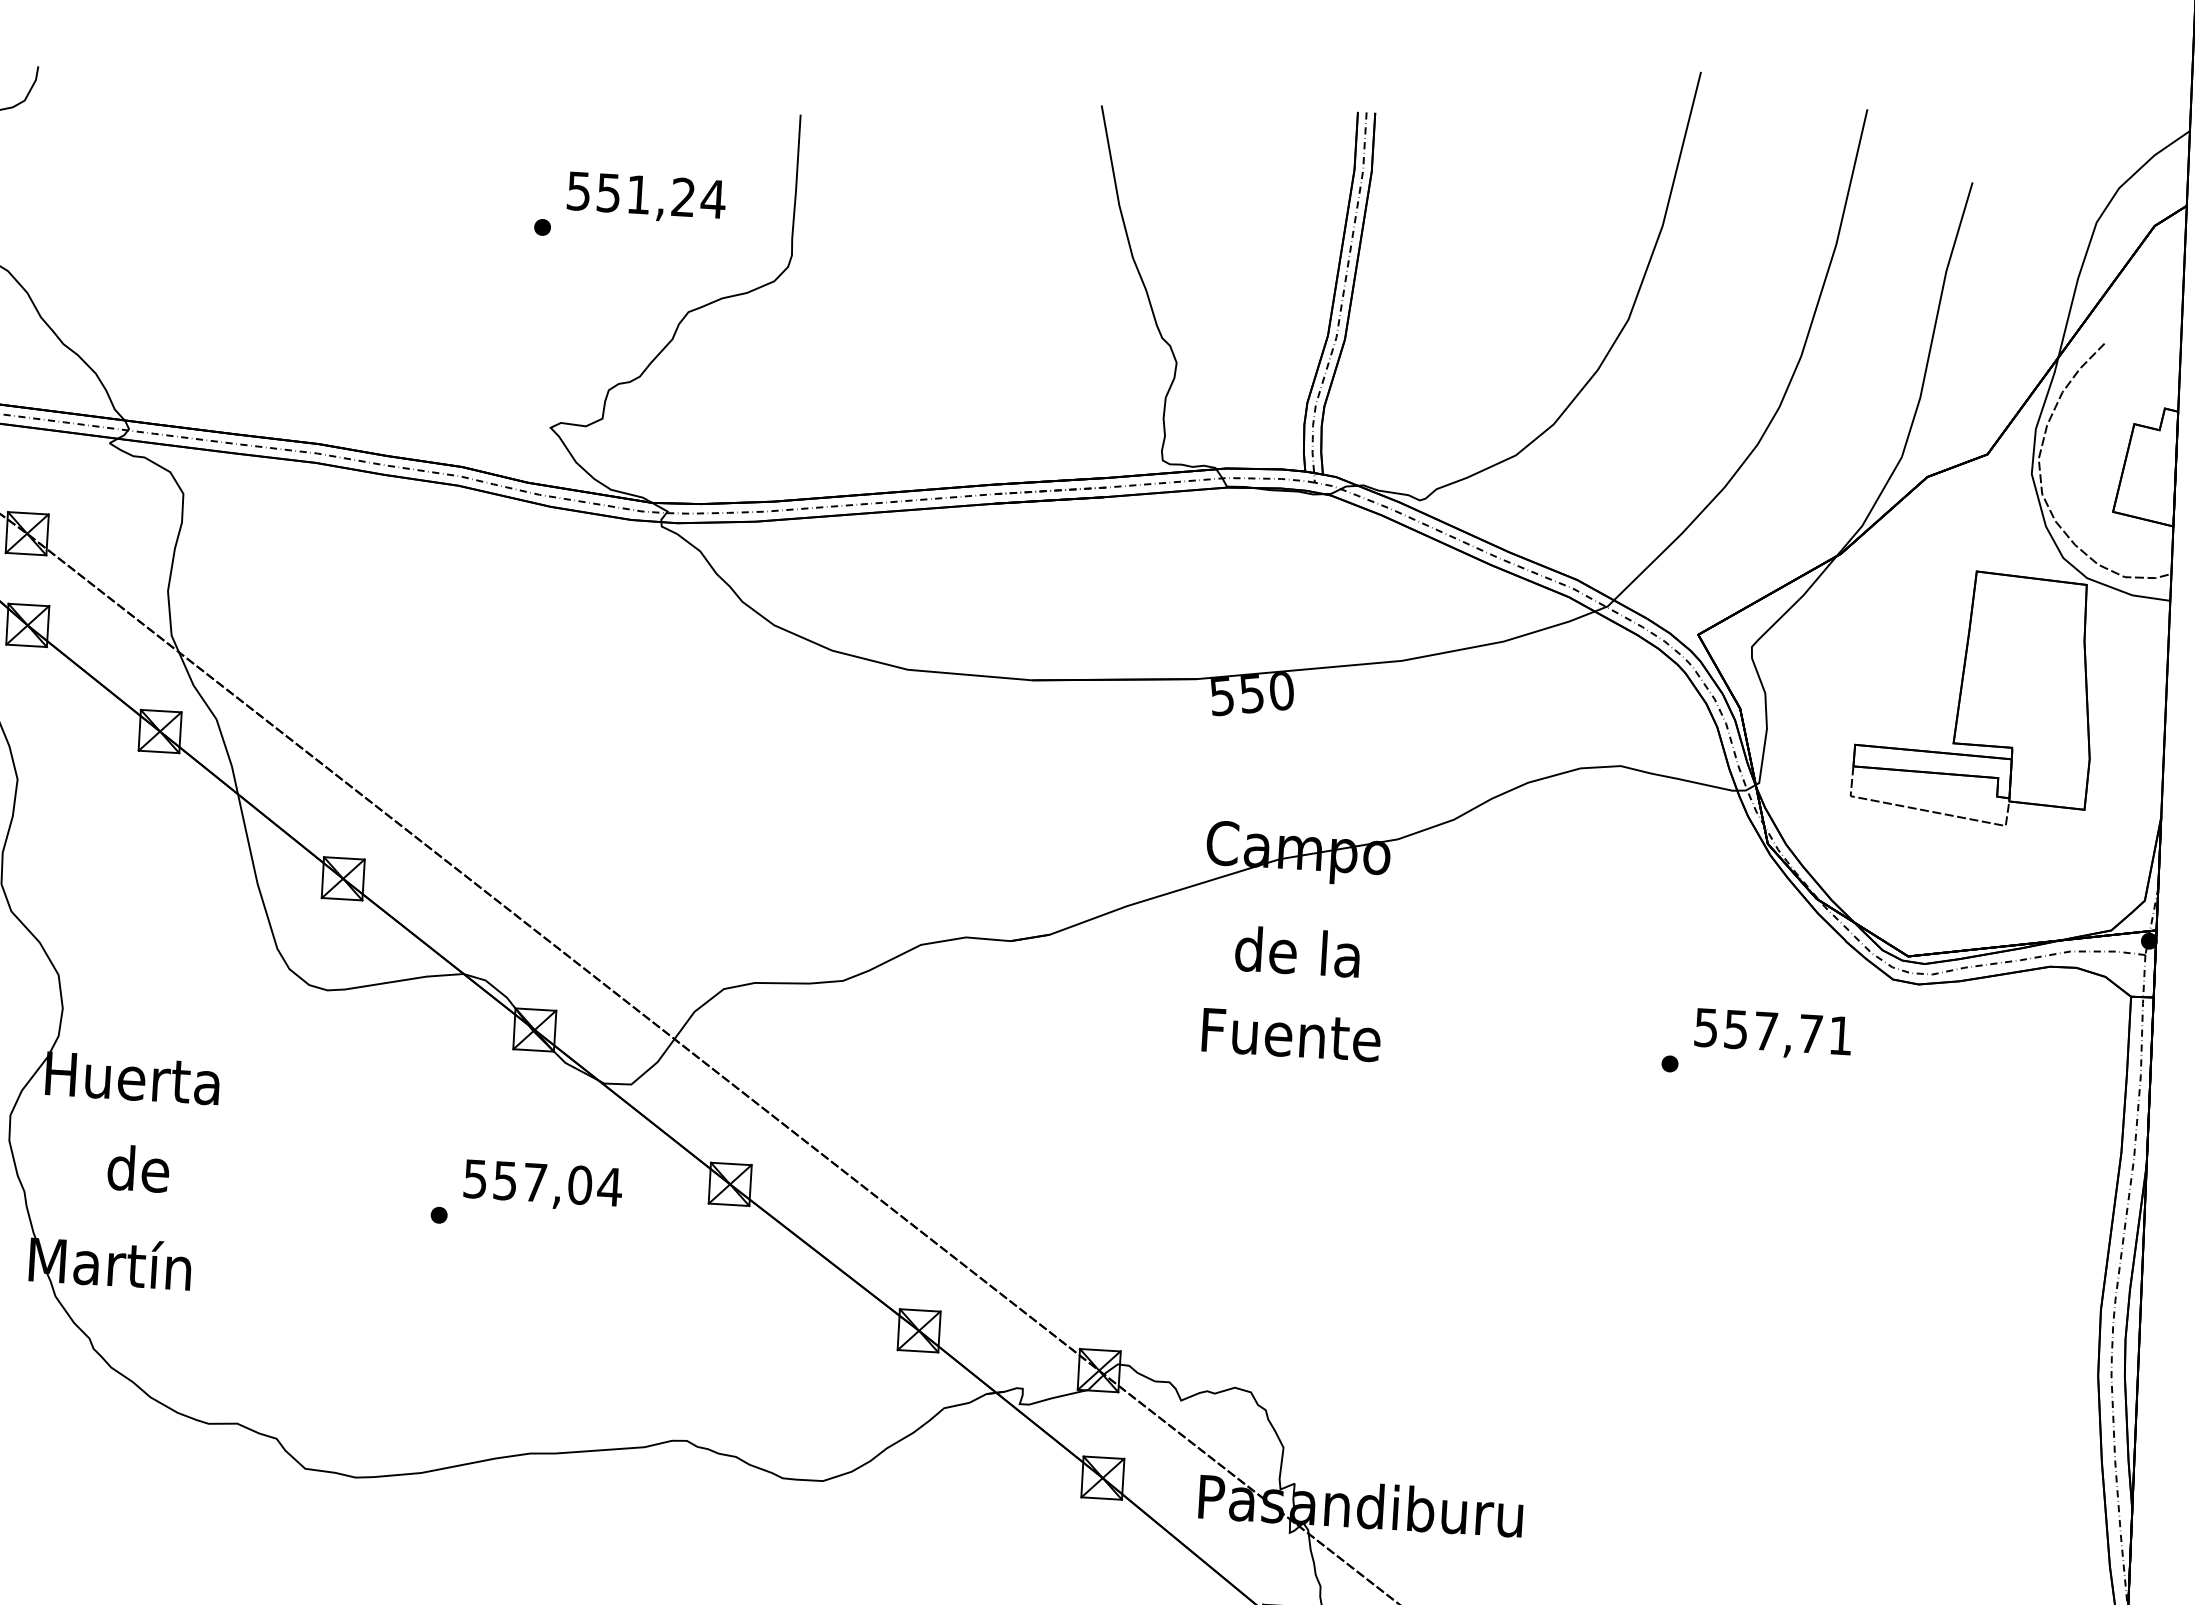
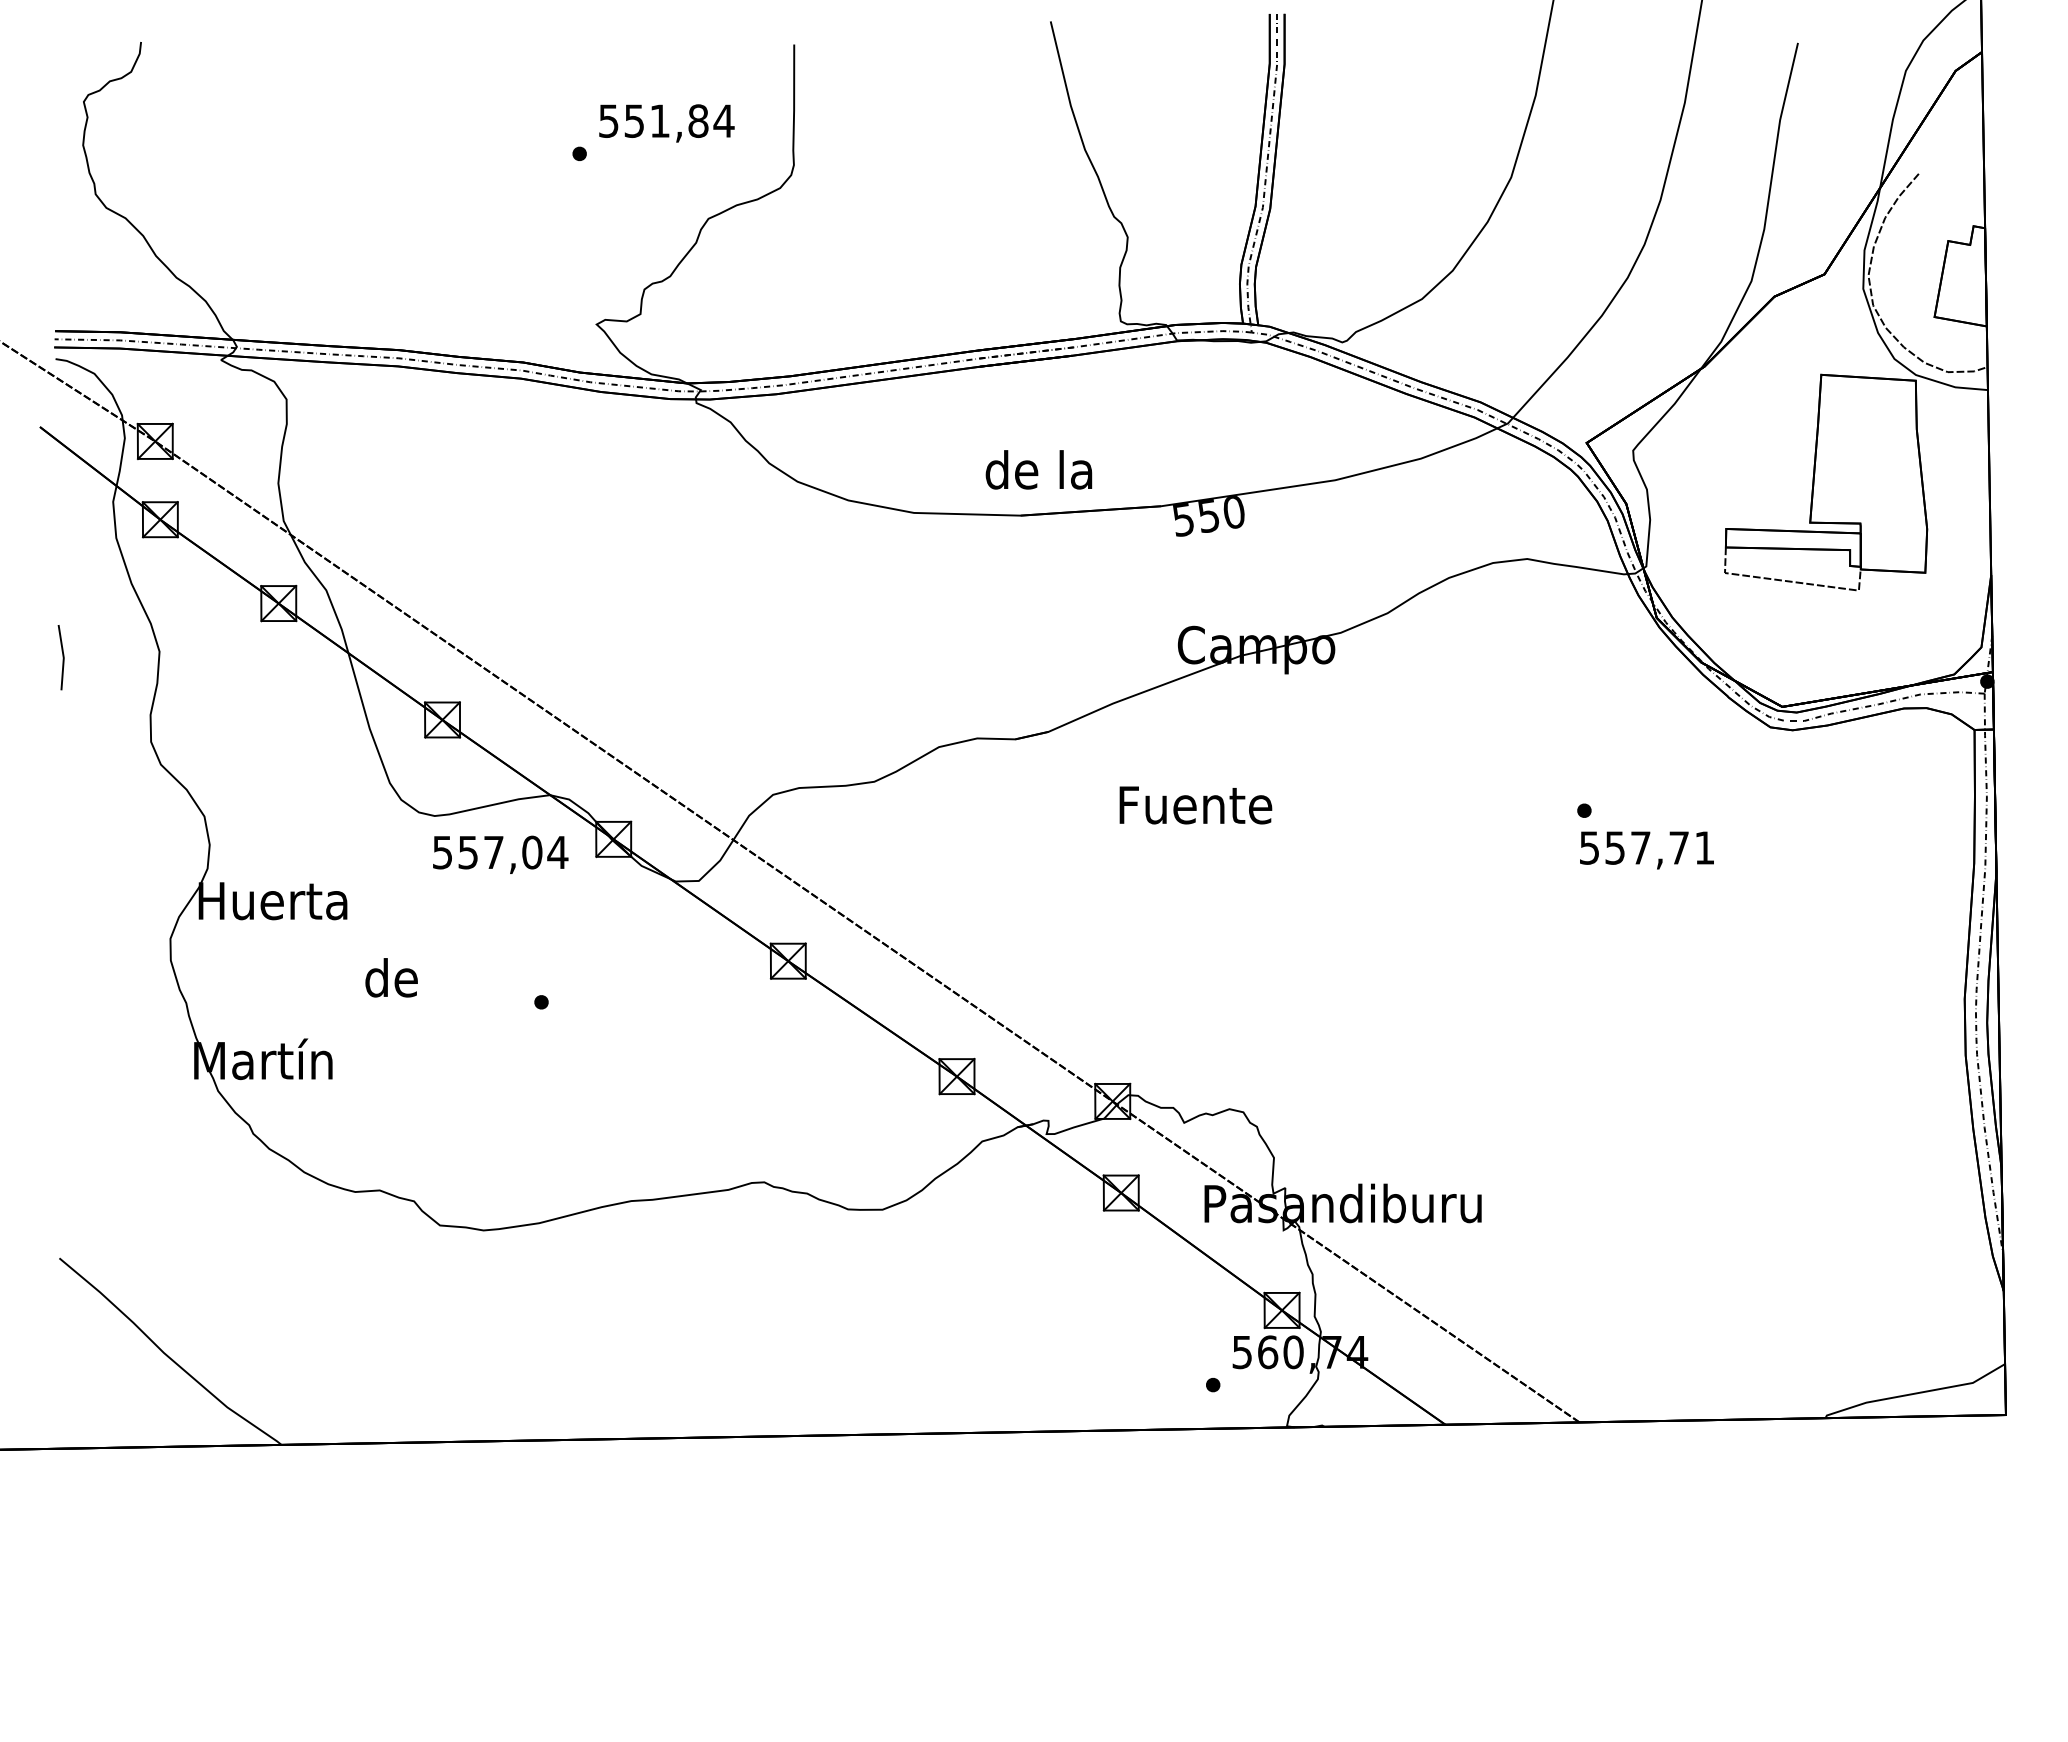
text: (683, 196) -> (698, 120), 551,24 -> 551,84
text: (1297, 951) -> (1038, 469), moved
text: (1772, 1034) -> (1646, 850), moved
text: (1291, 1035) -> (1195, 805), moved
text: (138, 1168) -> (391, 977), moved
text: (542, 1185) -> (500, 854), moved

